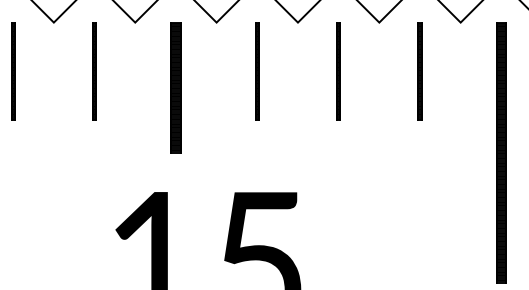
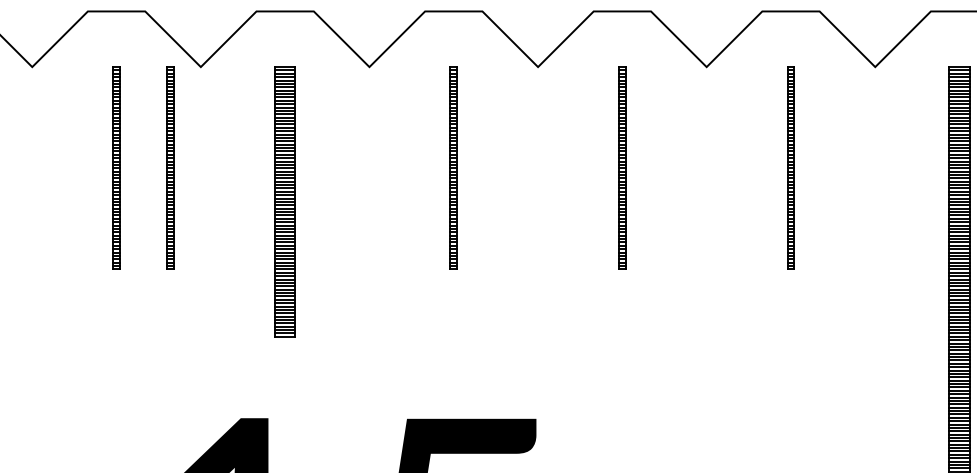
line: (120, 71) -> (170, 168), added

